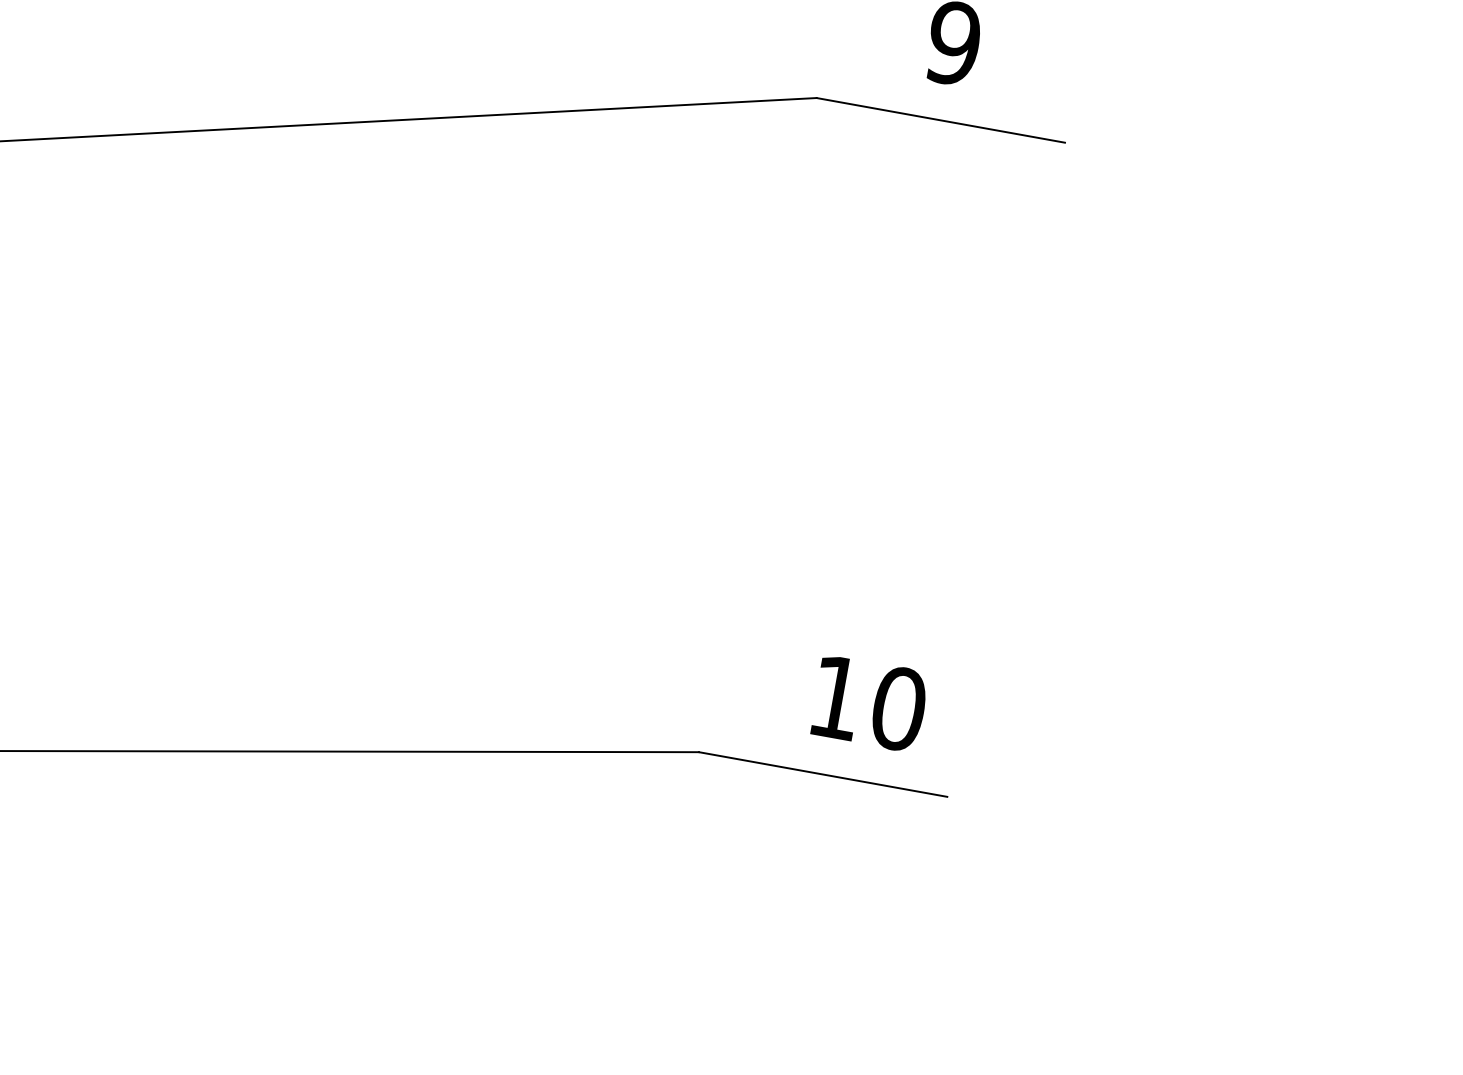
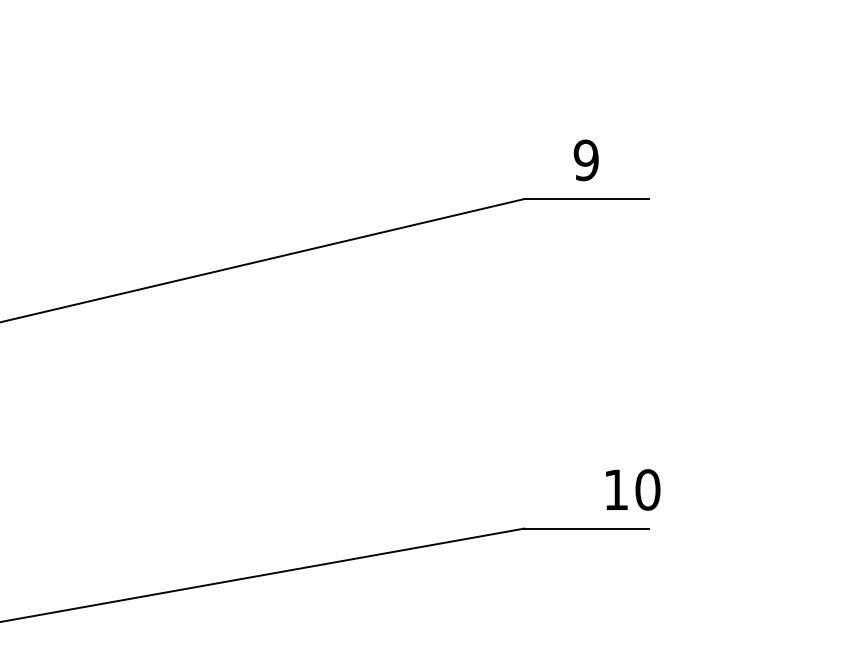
text: (870, 702) -> (633, 489), moved

